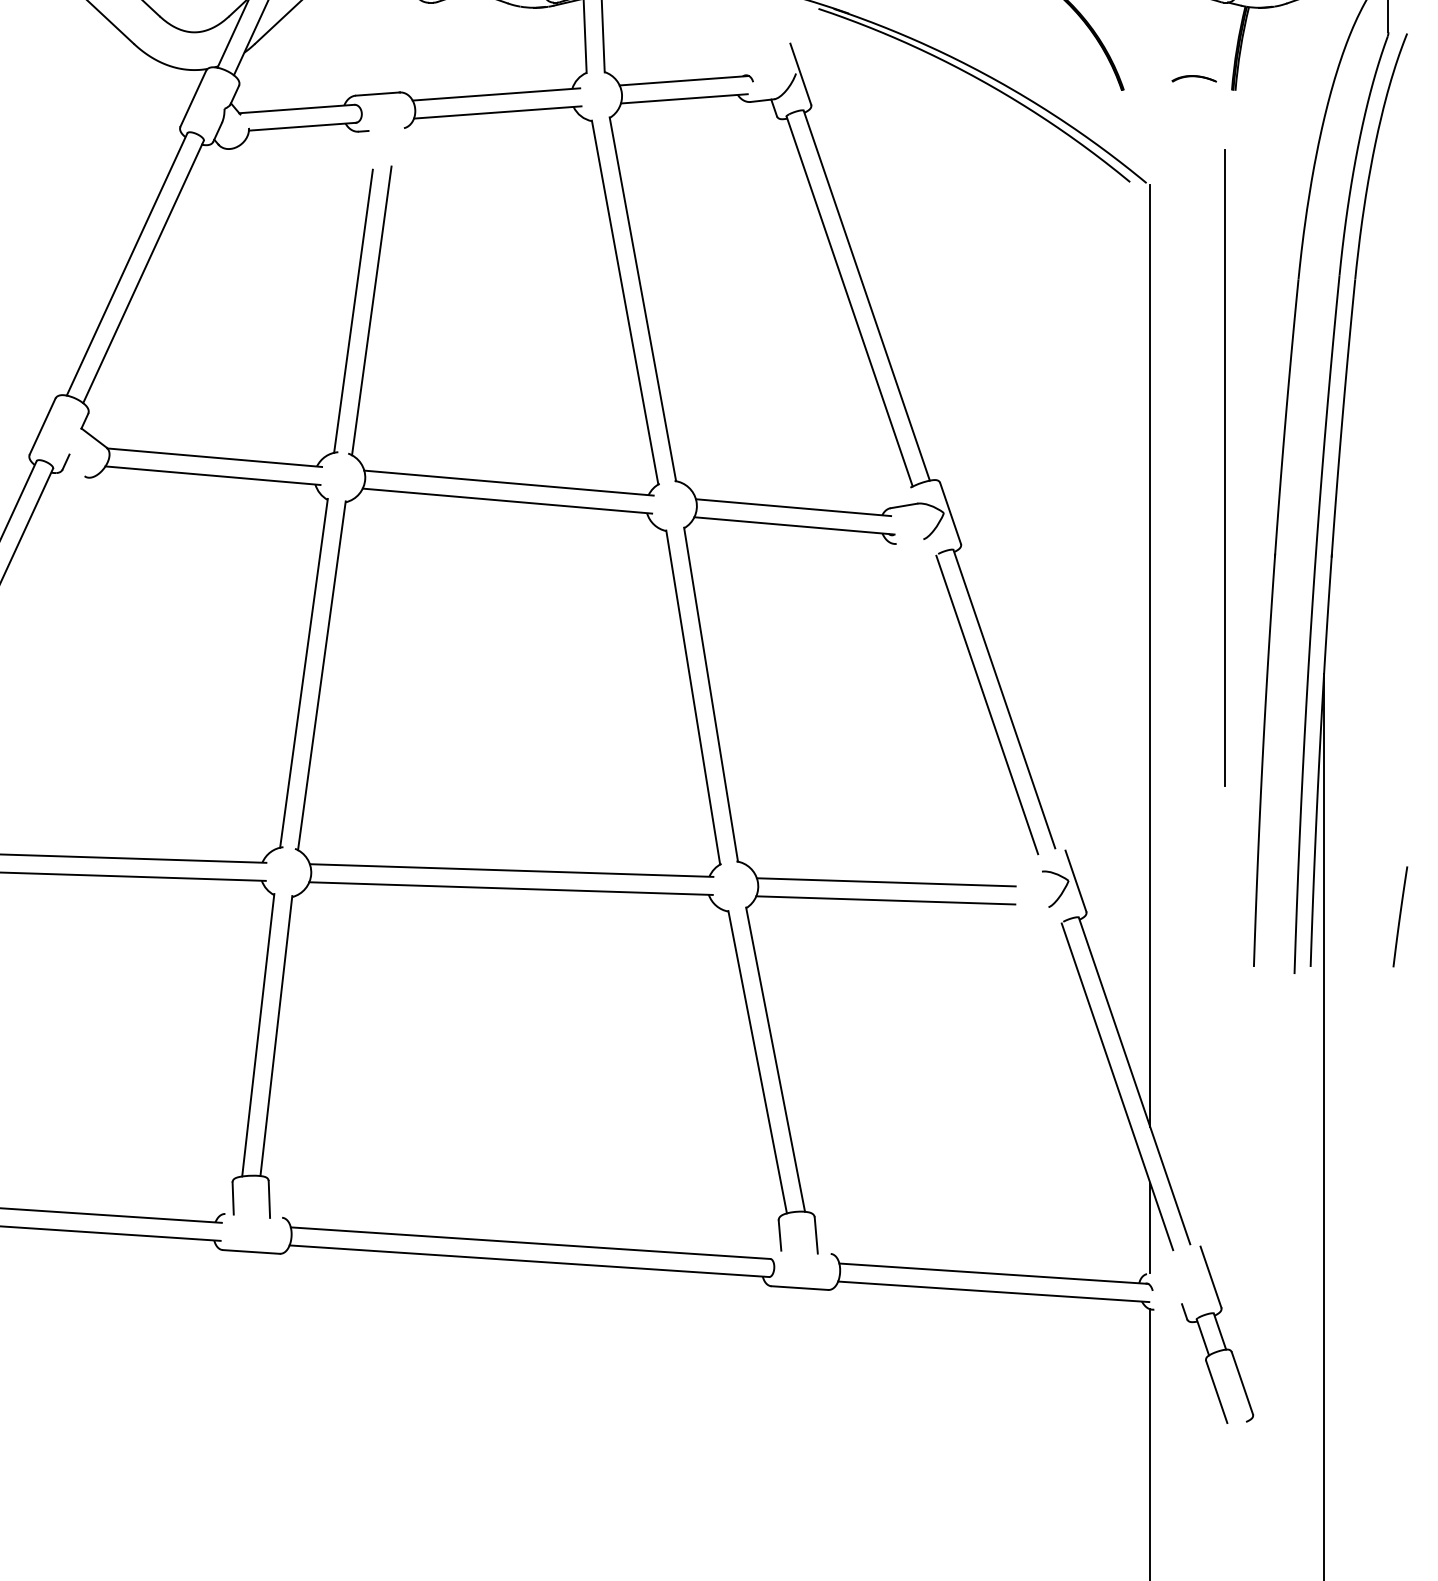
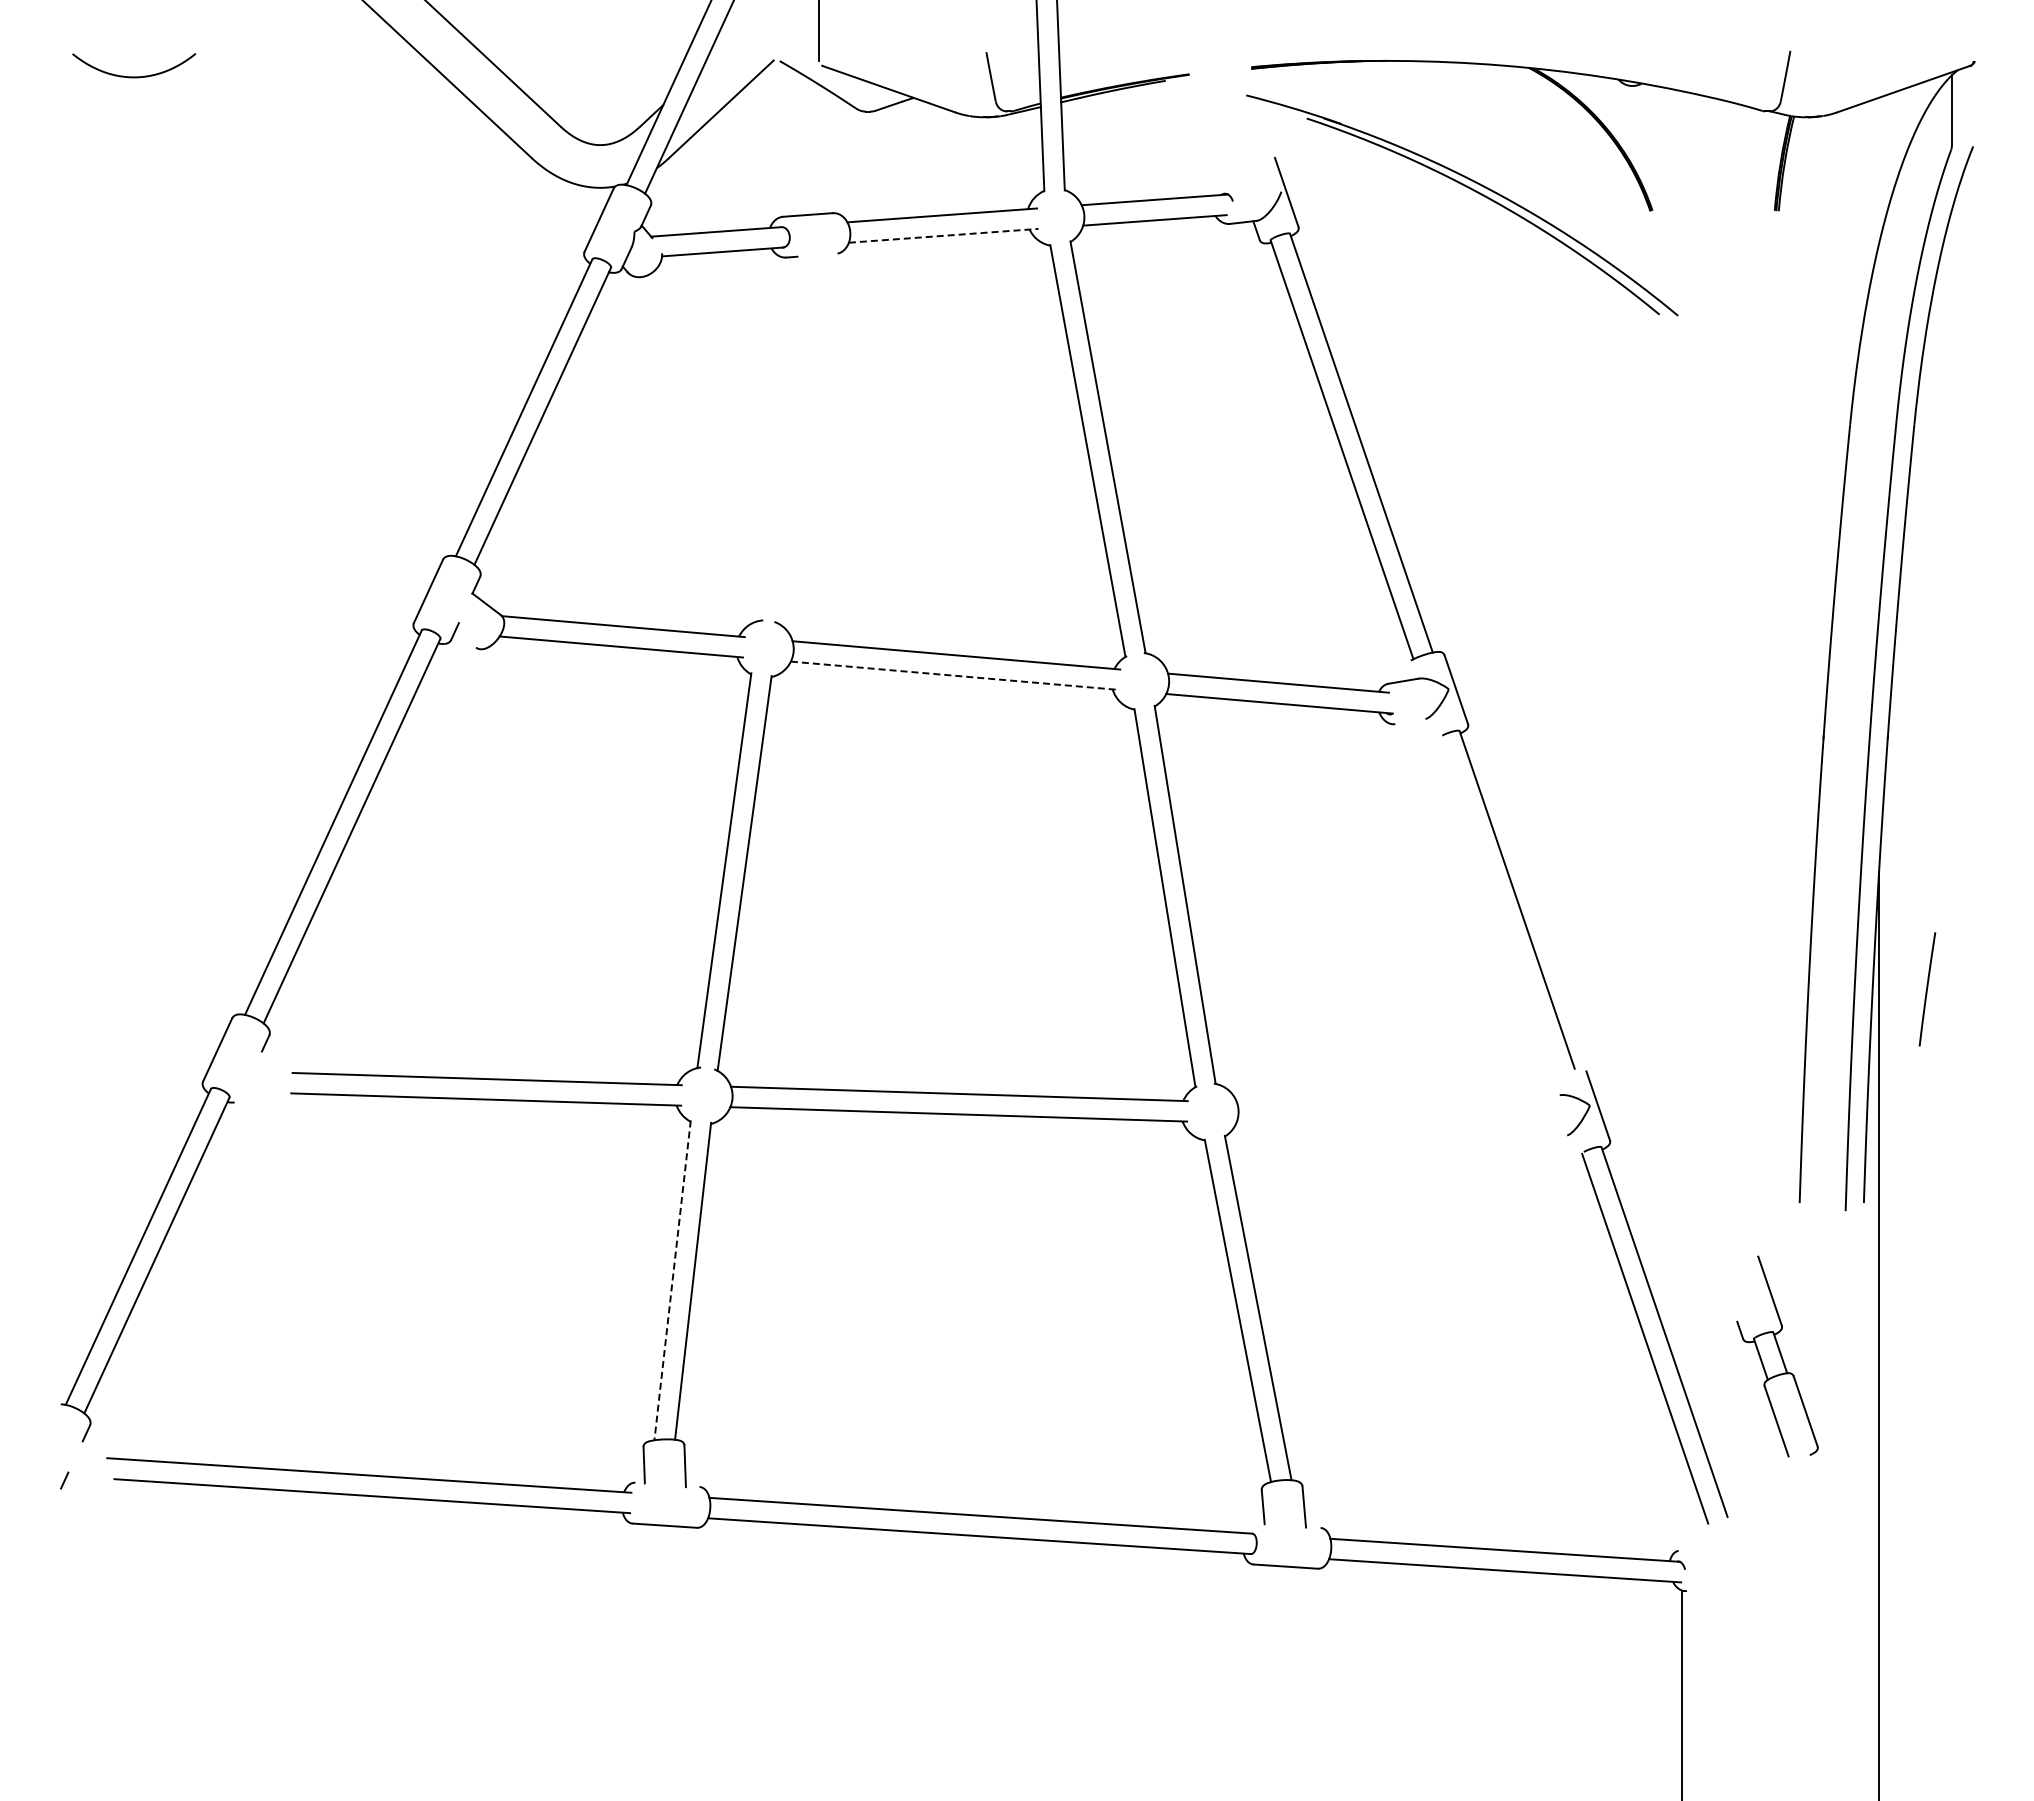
part: (1193, 78) -> (1731, 197), removed
line: (498, 112) -> (944, 235), solid -> dashed
line: (353, 310) -> (780, 460), removed
line: (371, 310) -> (800, 460), removed
line: (1225, 467) -> (1767, 637), removed
line: (508, 500) -> (955, 675), solid -> dashed
line: (1150, 655) -> (1682, 850), removed
line: (986, 704) -> (1497, 906), removed
line: (886, 881) -> (1383, 1106), removed
line: (885, 900) -> (1382, 1127), removed
line: (1400, 916) -> (1927, 989), moved
line: (258, 1035) -> (672, 1280), solid -> dashed
line: (1150, 1227) -> (1682, 1498), removed
part: (1217, 1334) -> (1777, 1356), moved

